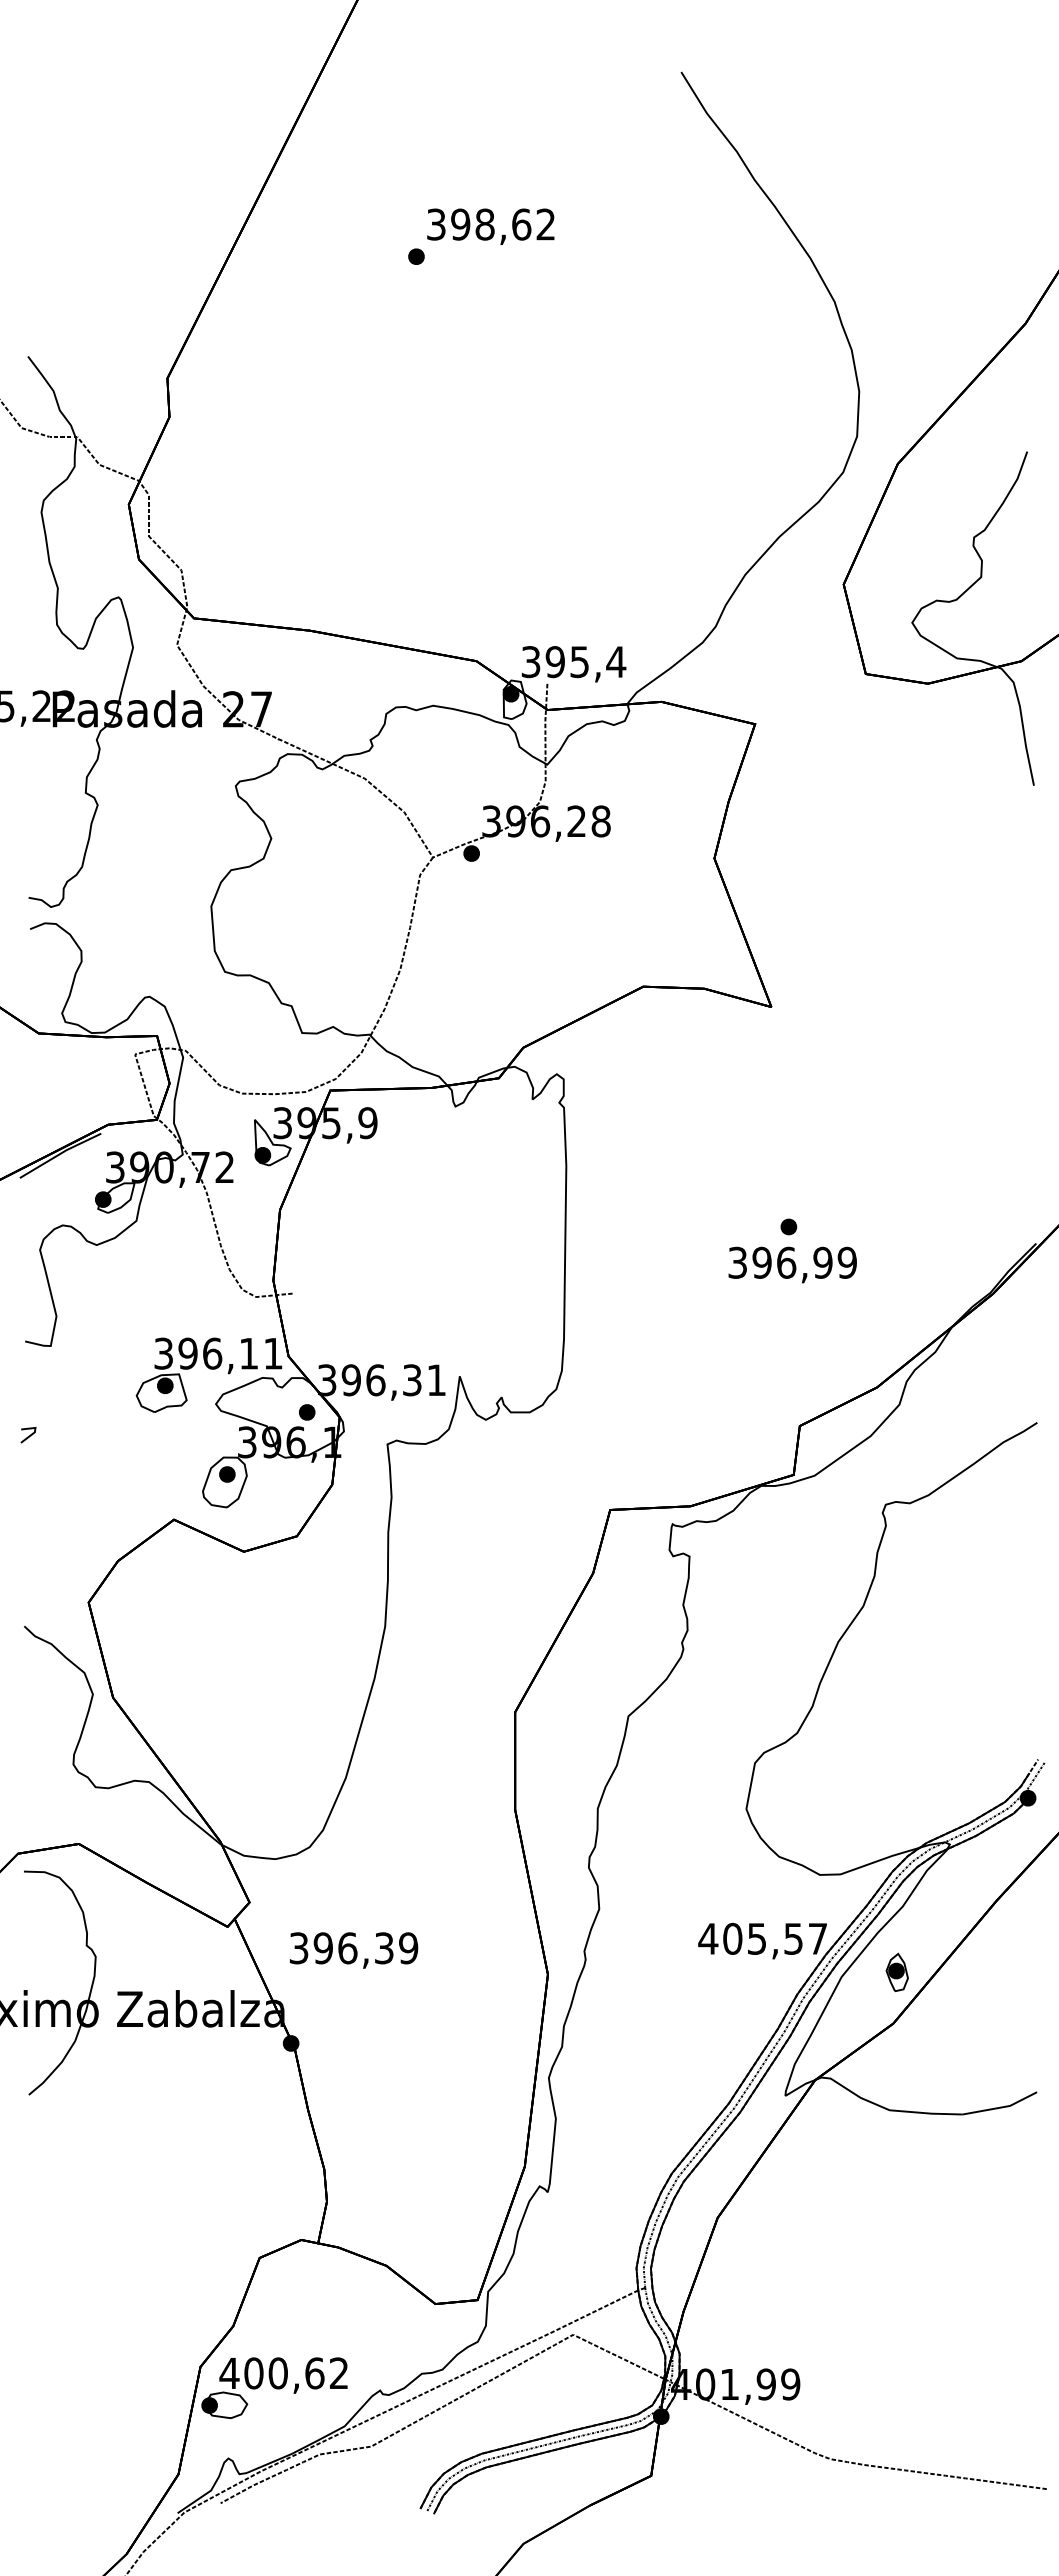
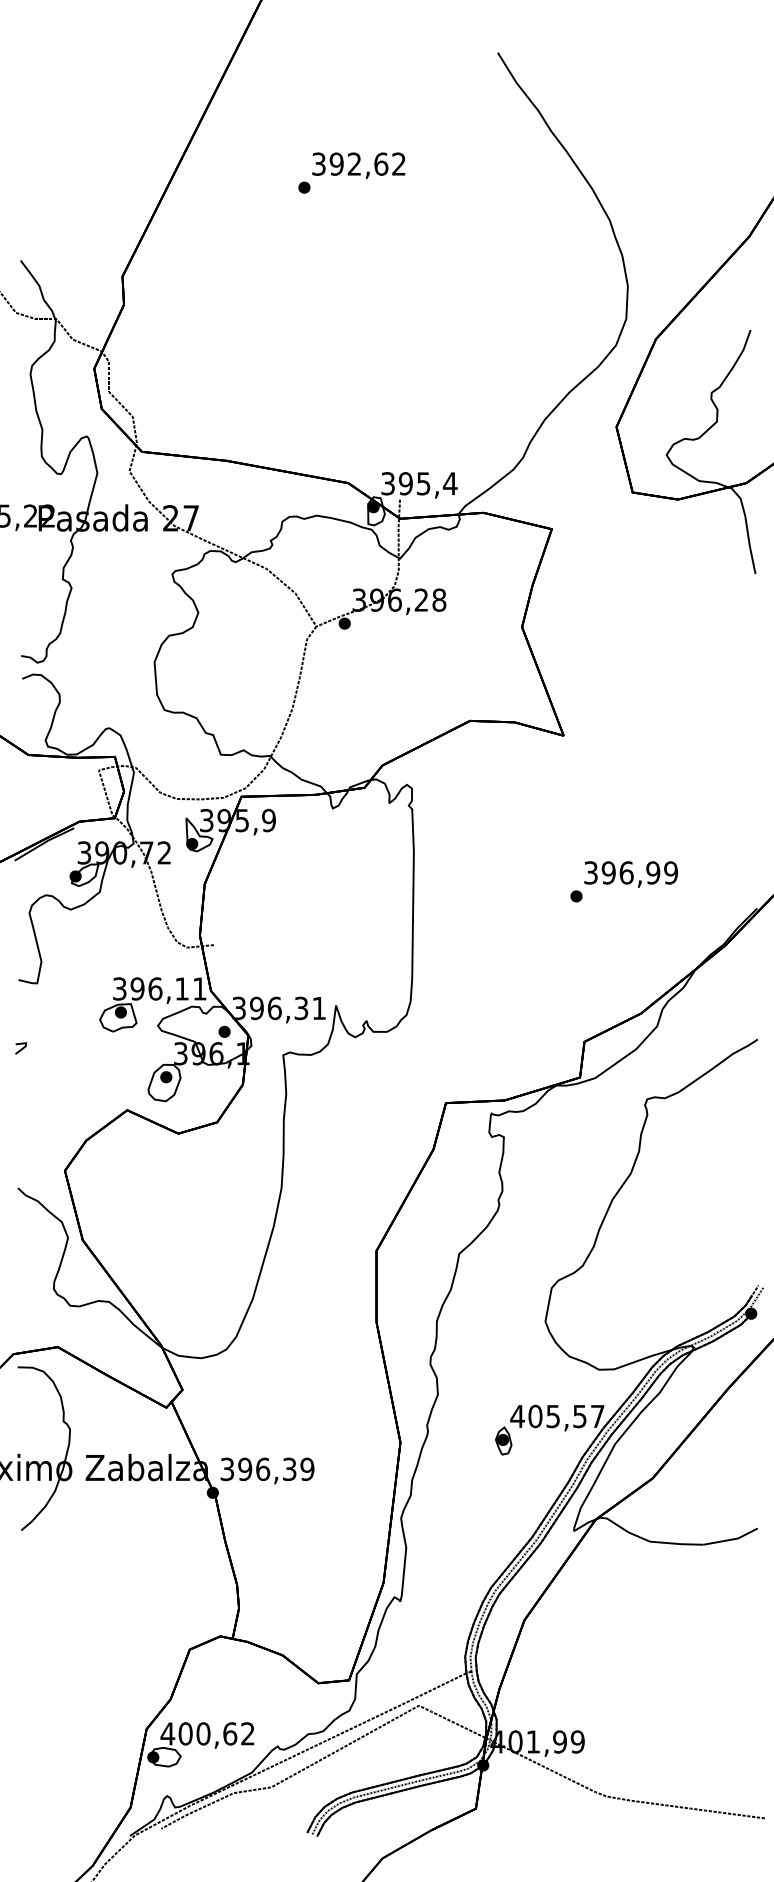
text: (484, 224) -> (354, 164), 398,62 -> 392,62
text: (792, 1264) -> (630, 874), moved
text: (353, 1950) -> (267, 1470), moved
part: (896, 1971) -> (503, 1440), moved

